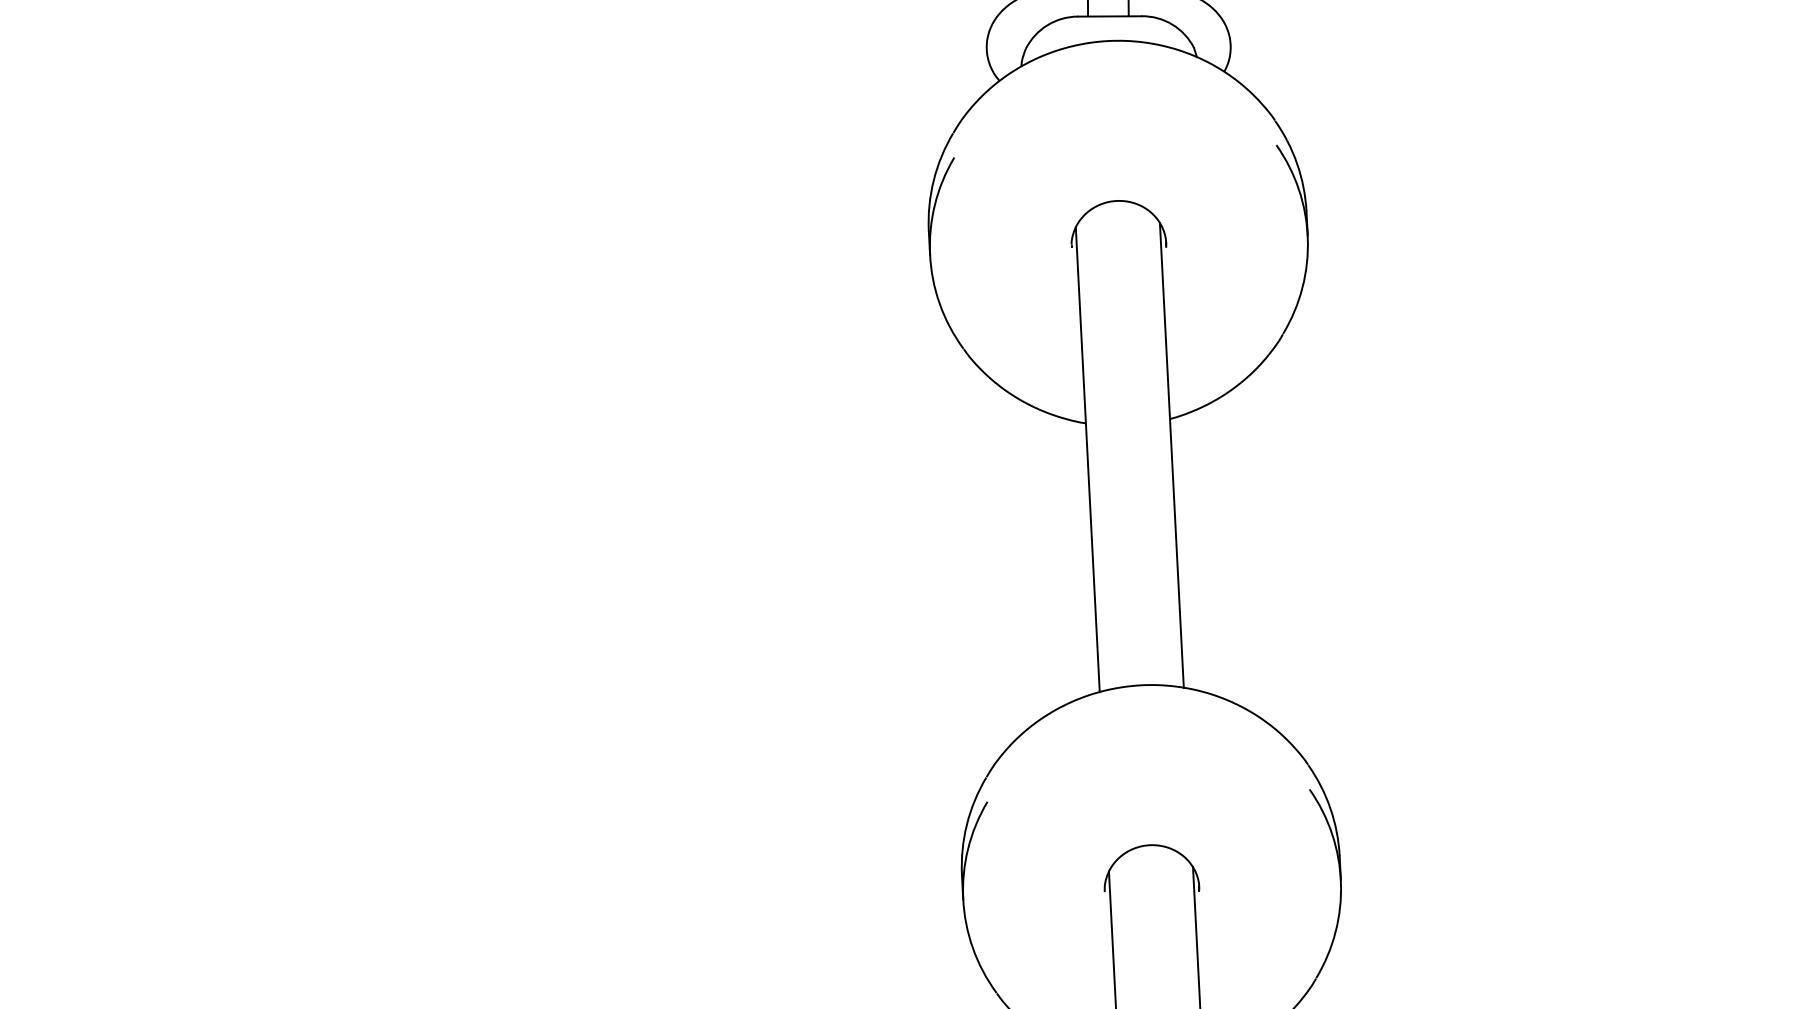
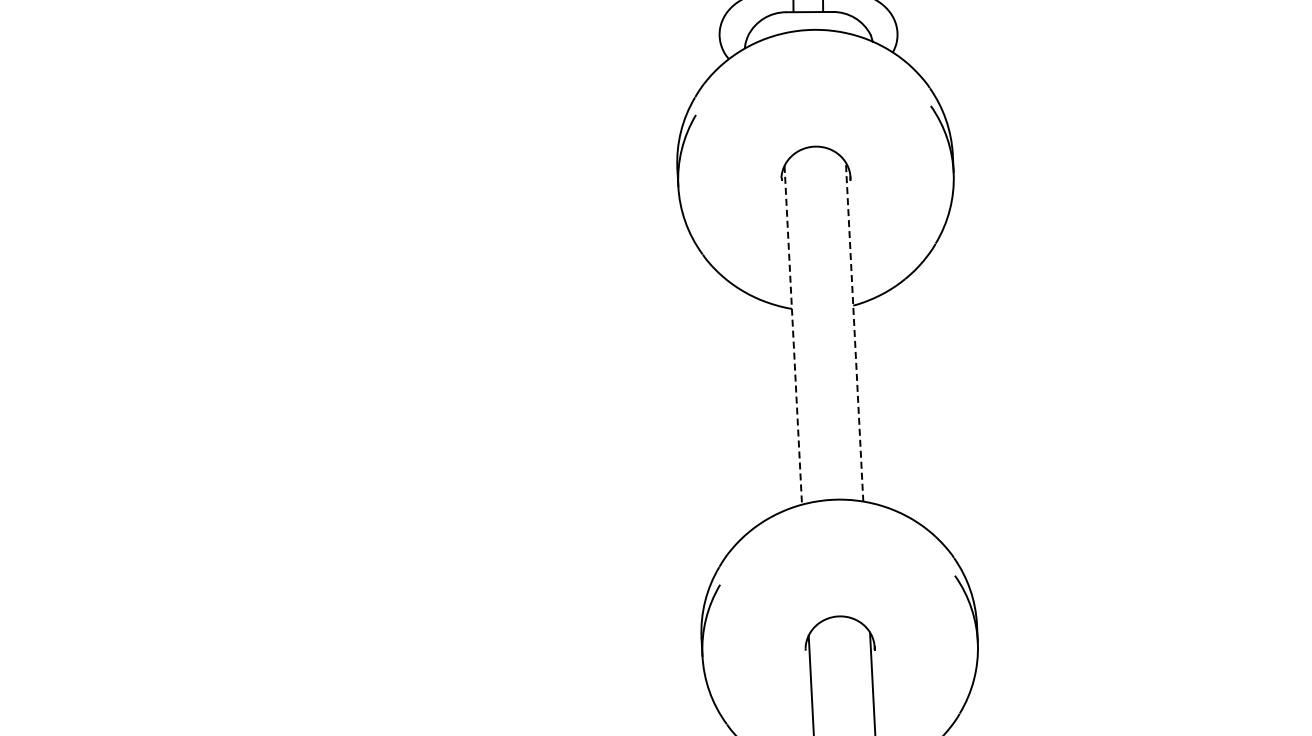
line: (1171, 455) -> (854, 332), solid -> dashed
line: (1088, 459) -> (793, 335), solid -> dashed

